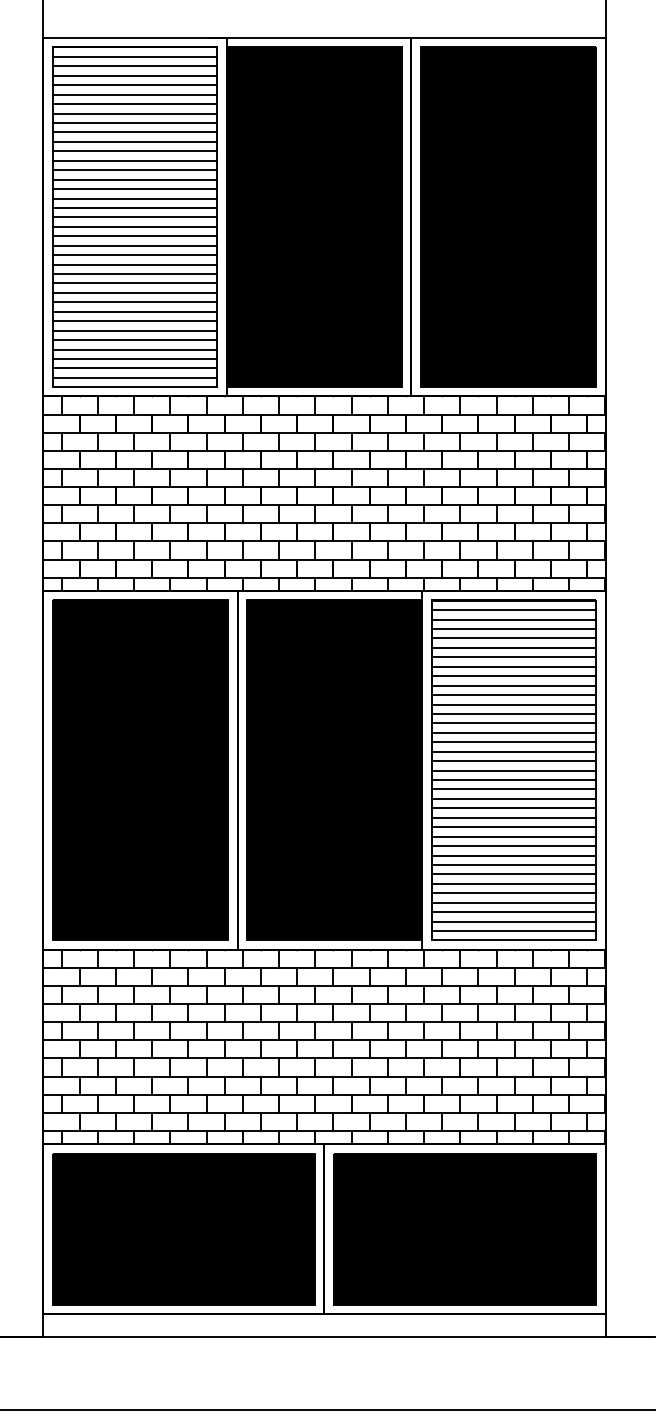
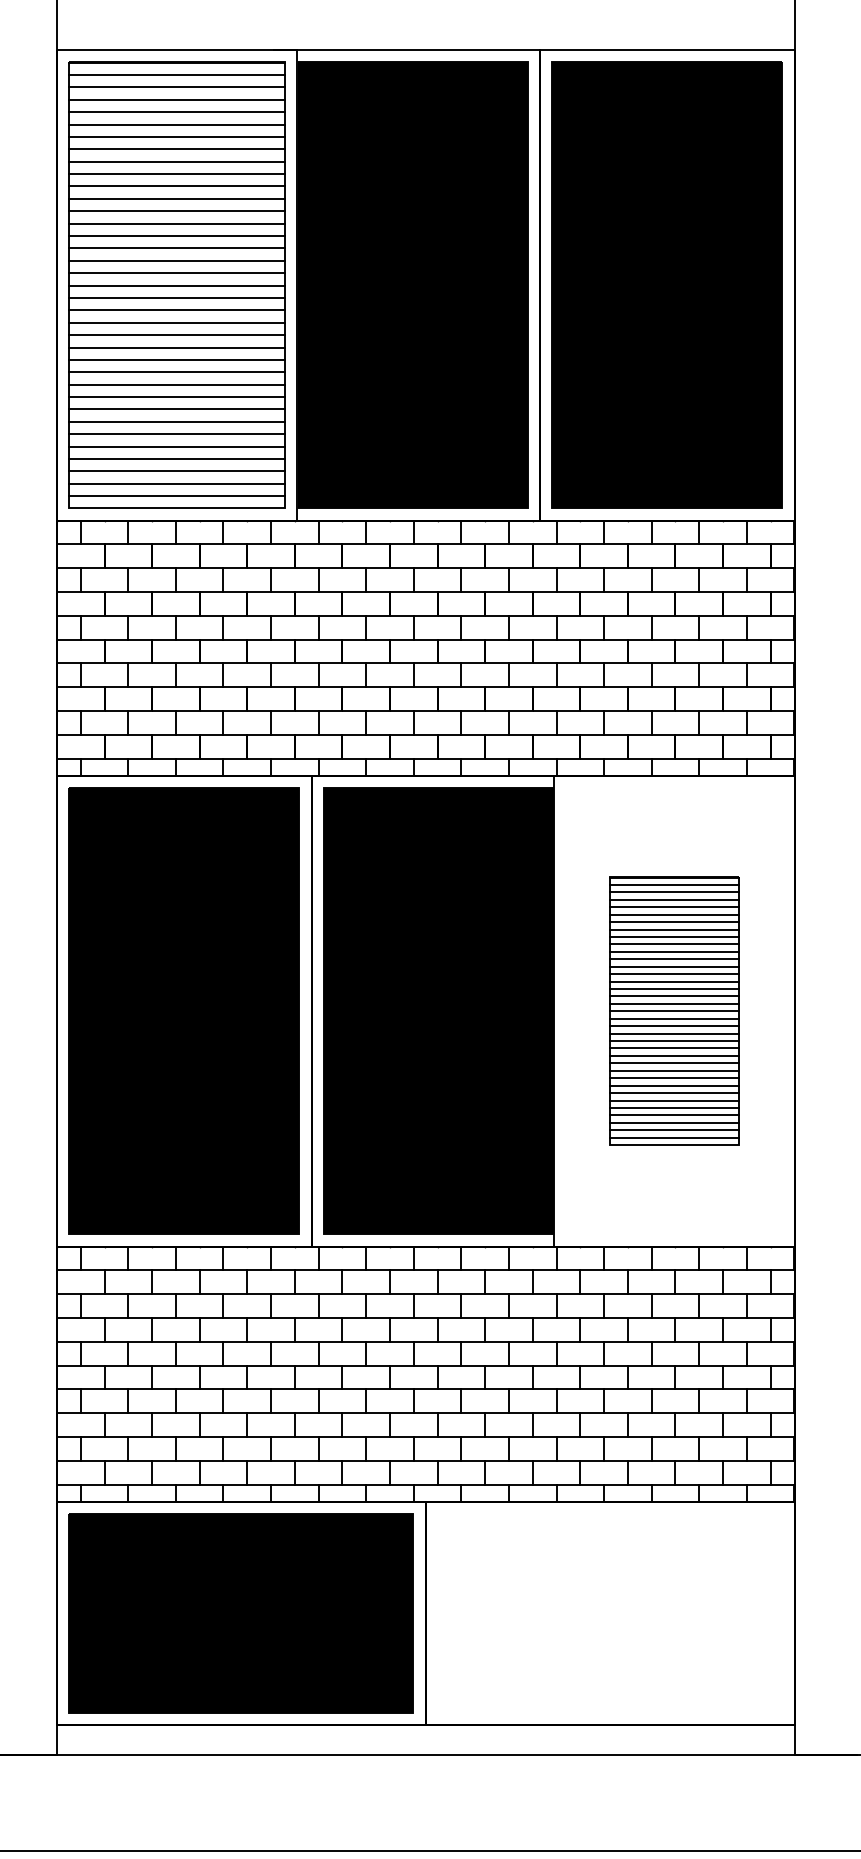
part: (513, 769) -> (673, 1010), size x0.6
part: (464, 1229) -> (609, 1613), removed

